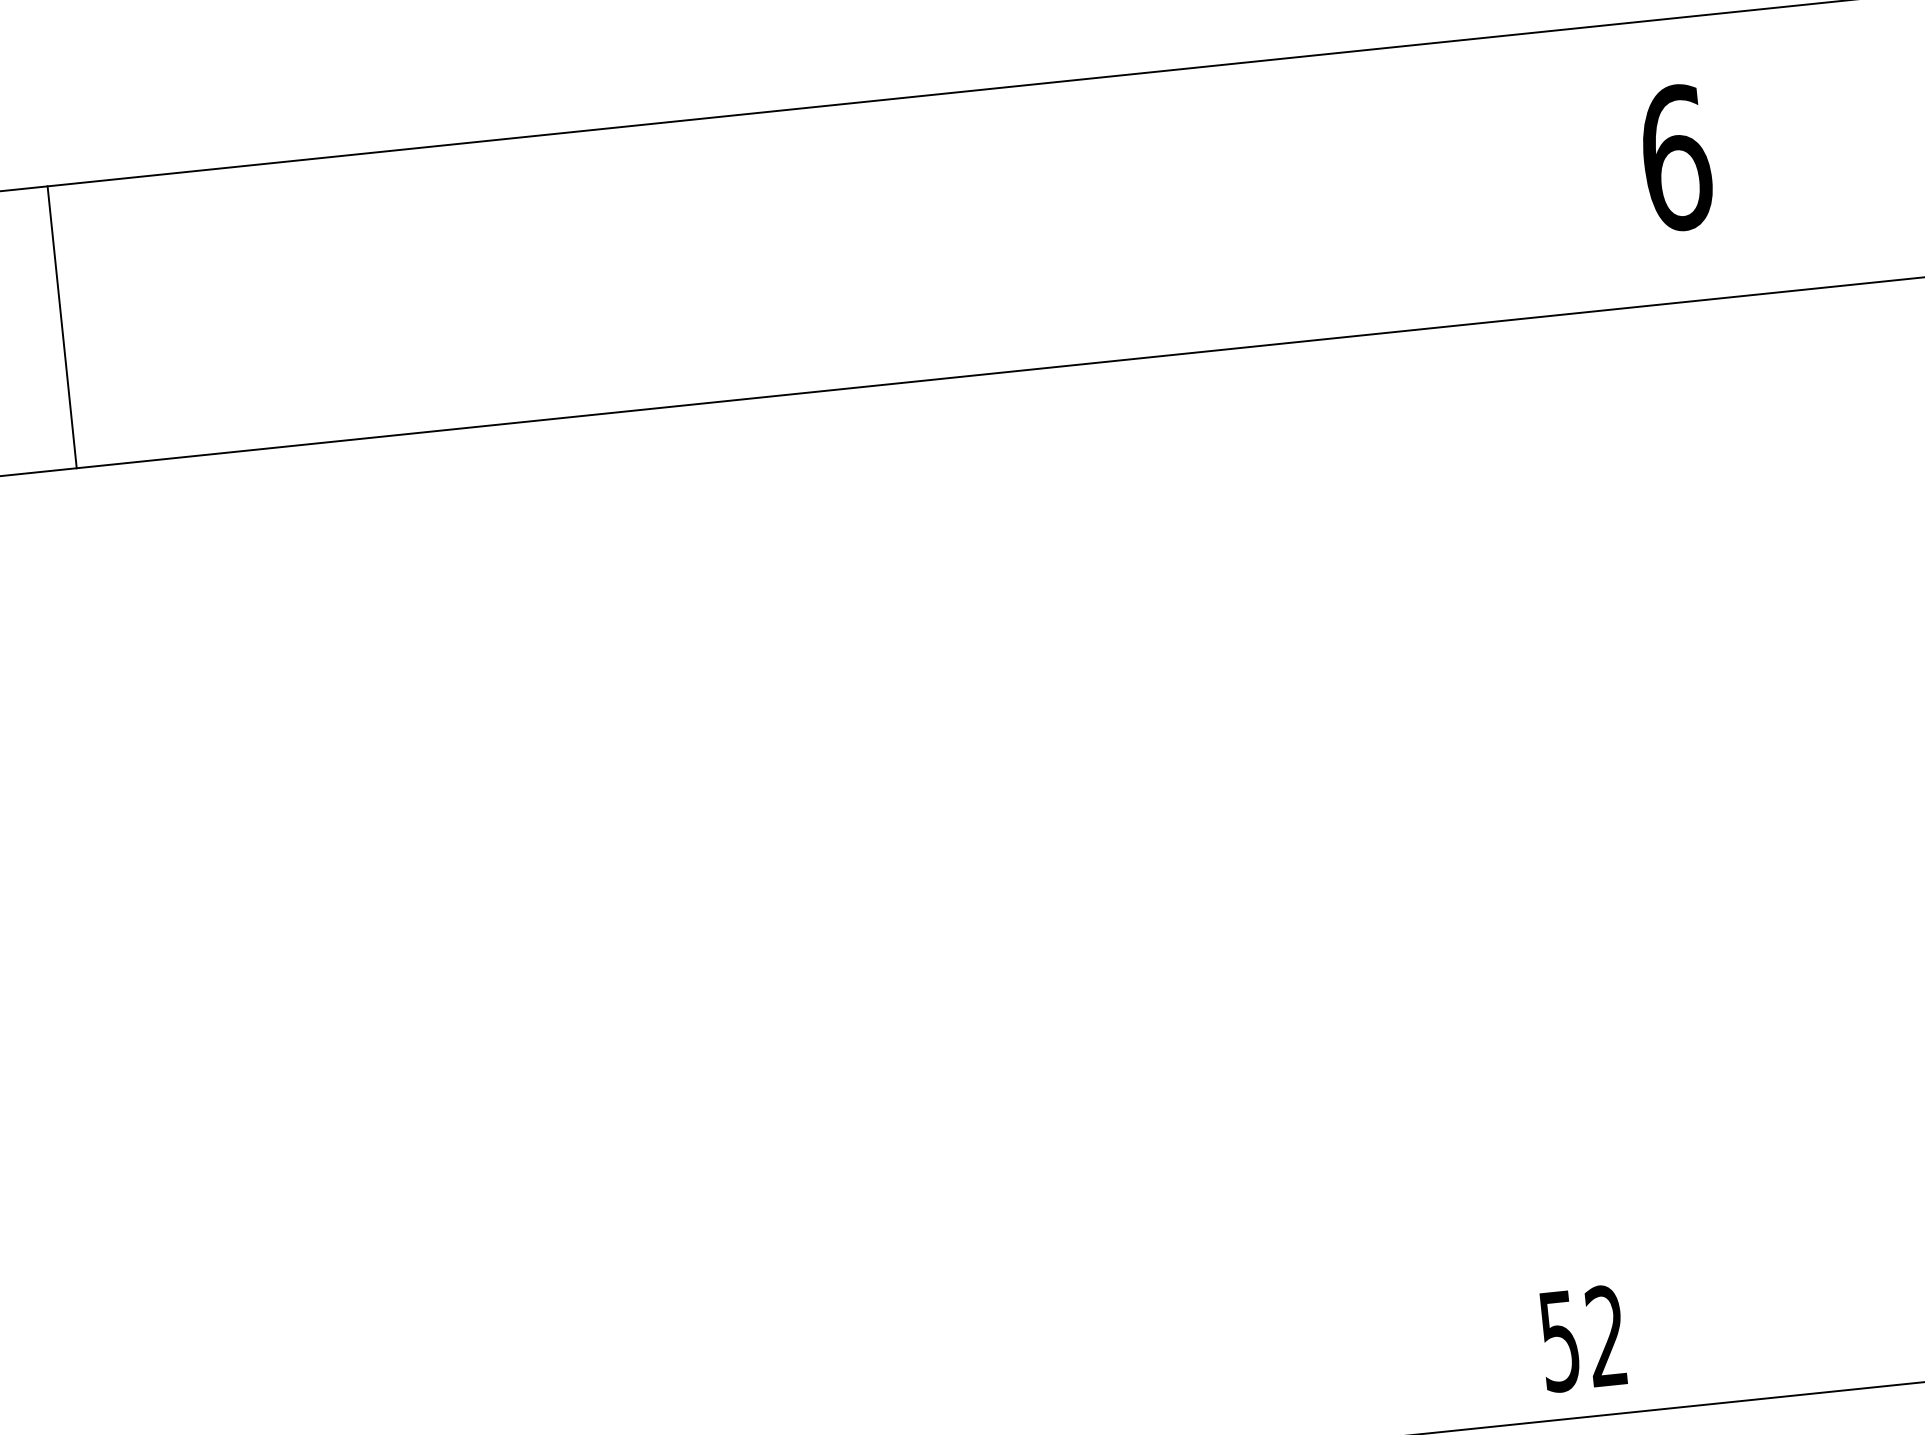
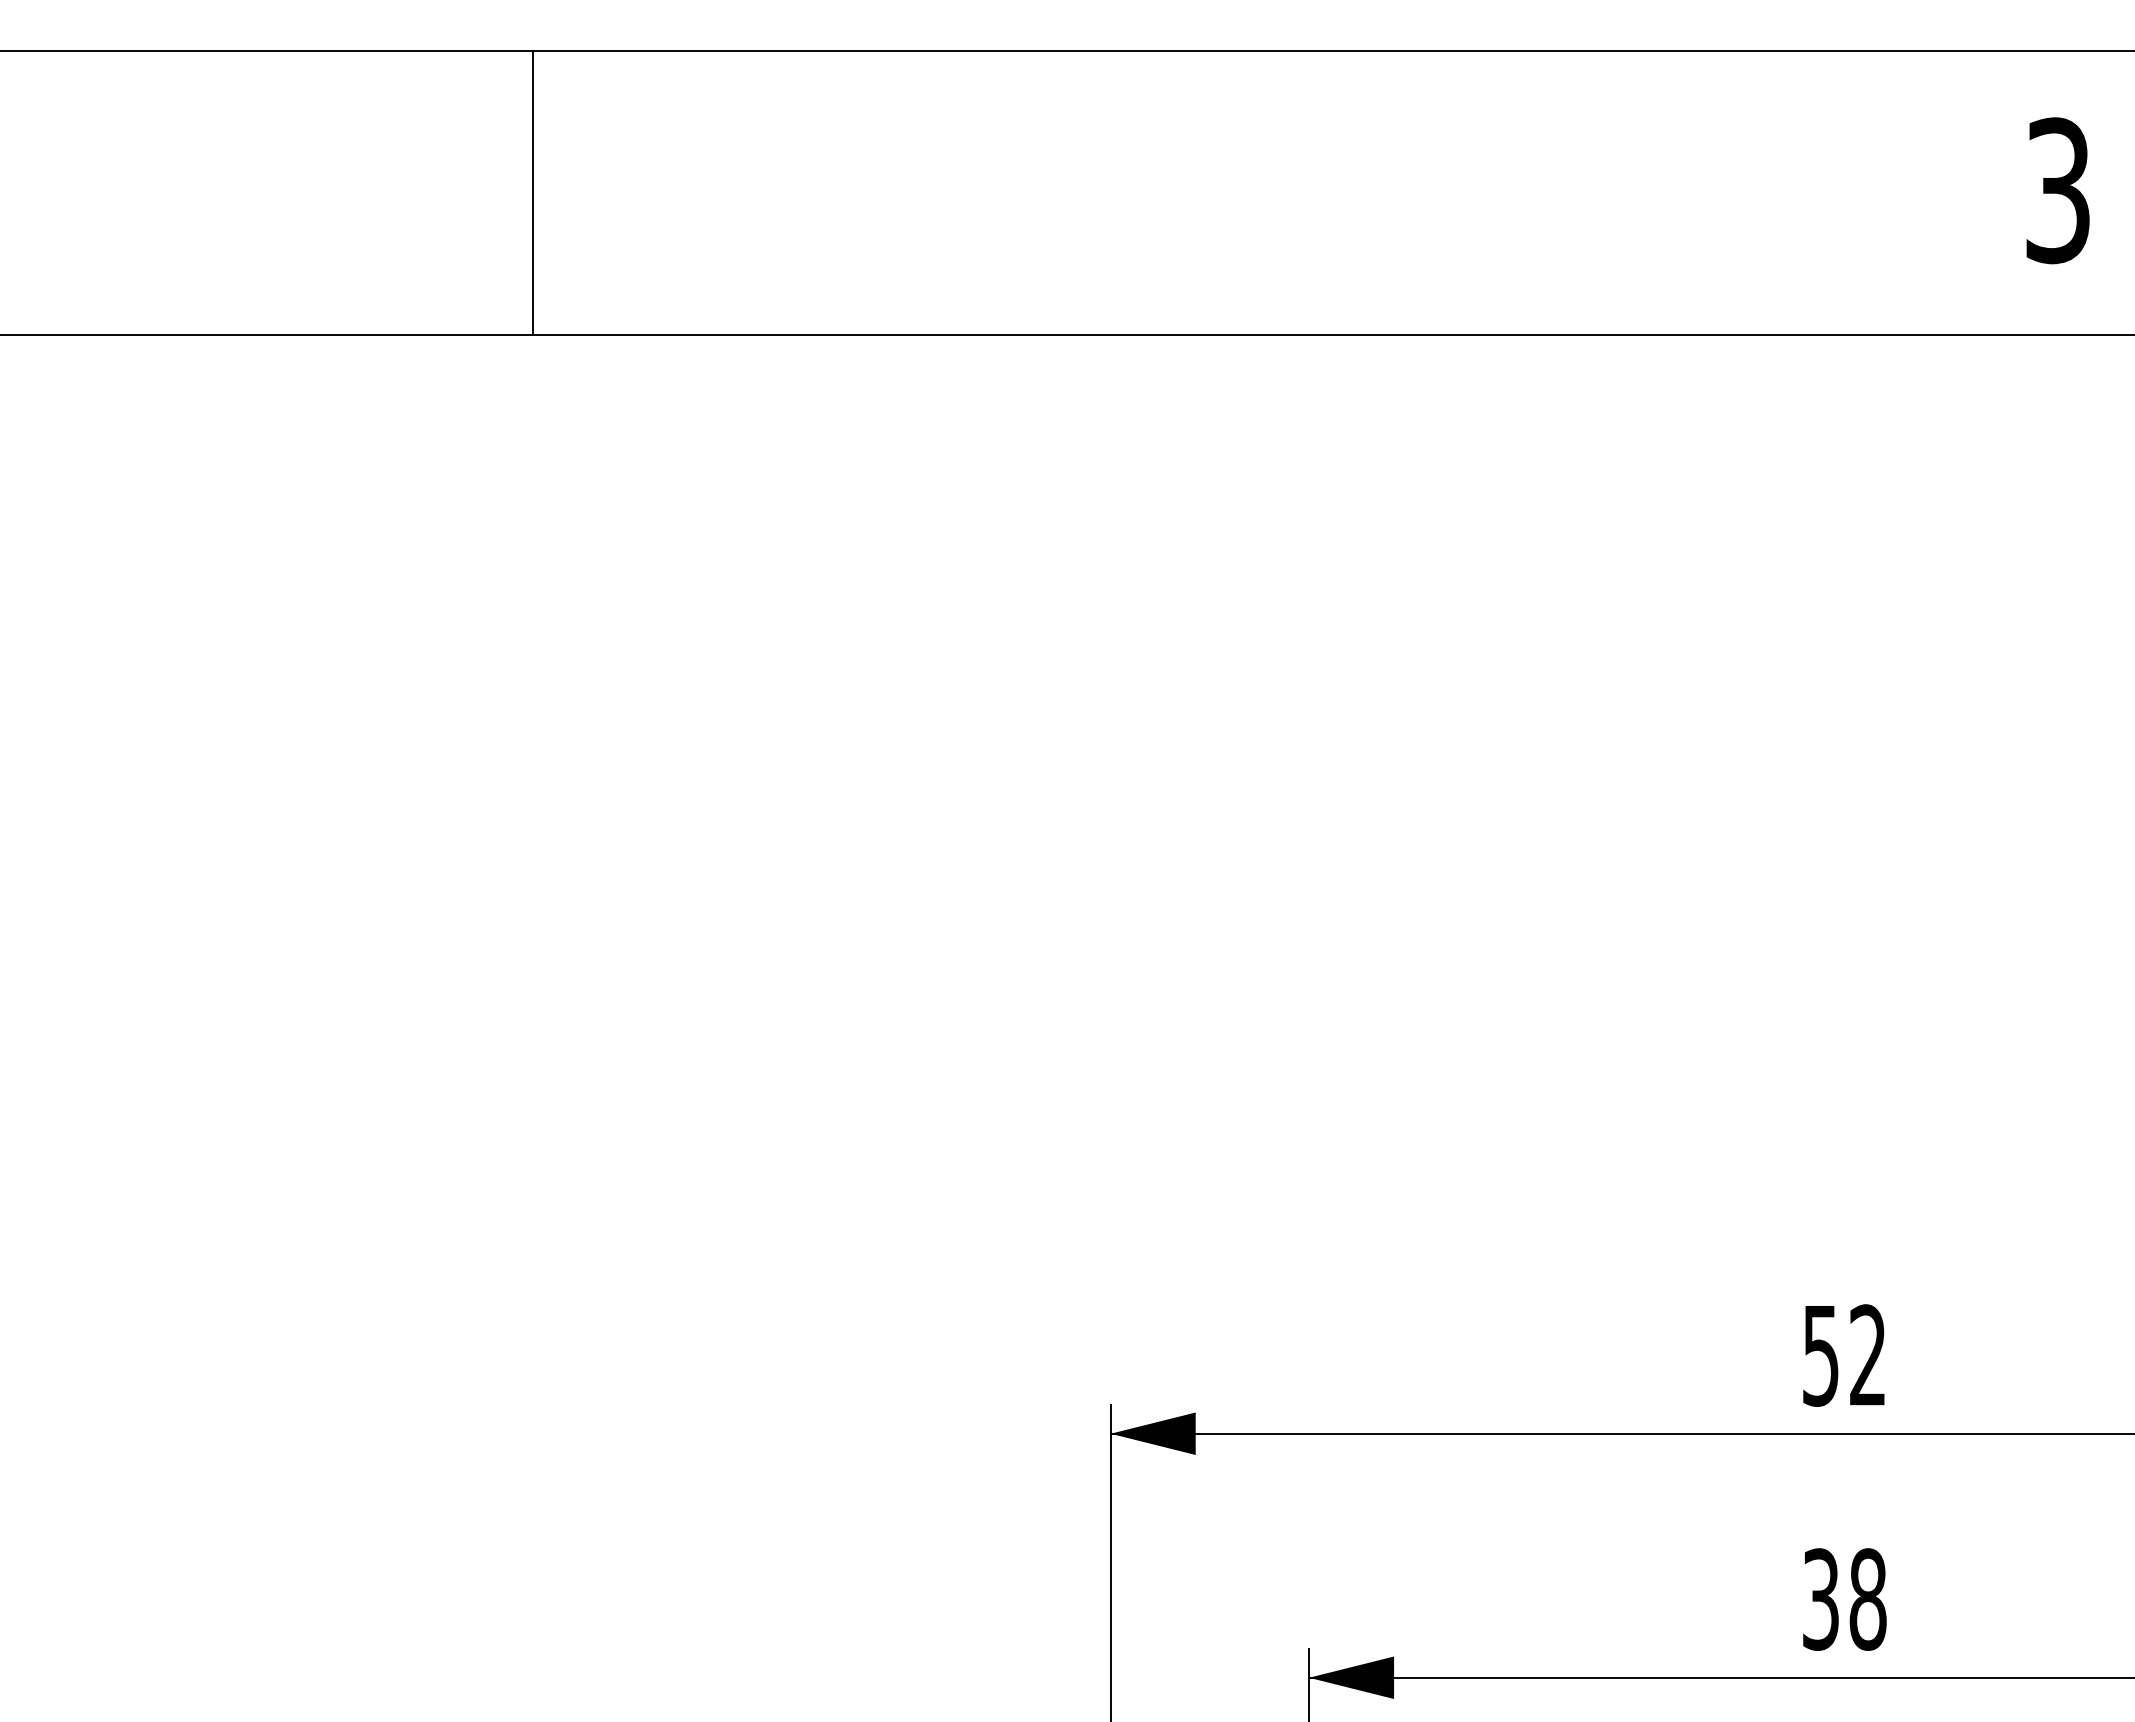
text: (1676, 157) -> (2058, 190), 6 -> 3
line: (62, 326) -> (533, 192), moved

